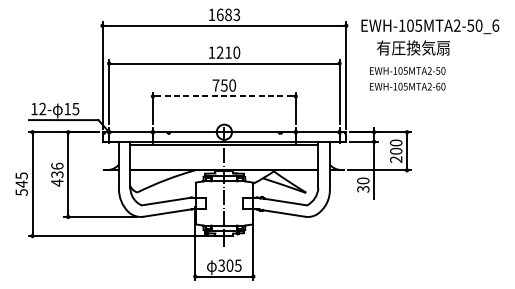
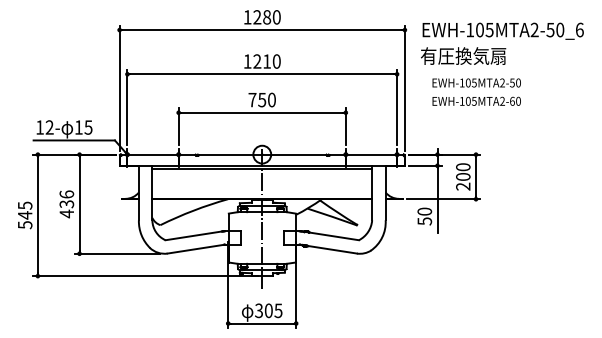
text: (228, 15) -> (266, 17), 1683 -> 1280
text: (413, 47) -> (463, 55), moved
line: (224, 96) -> (262, 112), dashed -> solid
text: (363, 188) -> (424, 220), 30 -> 50

